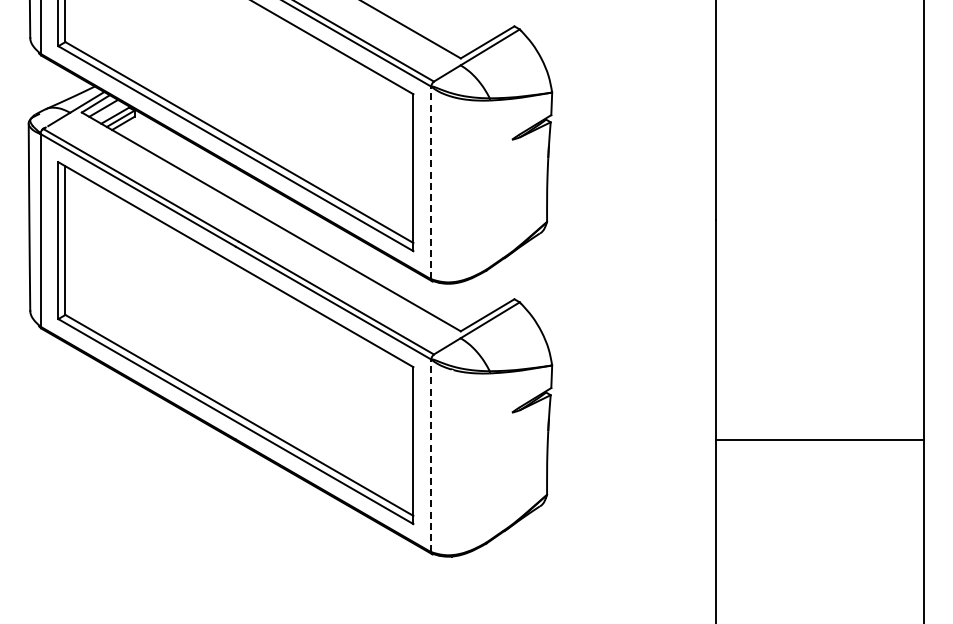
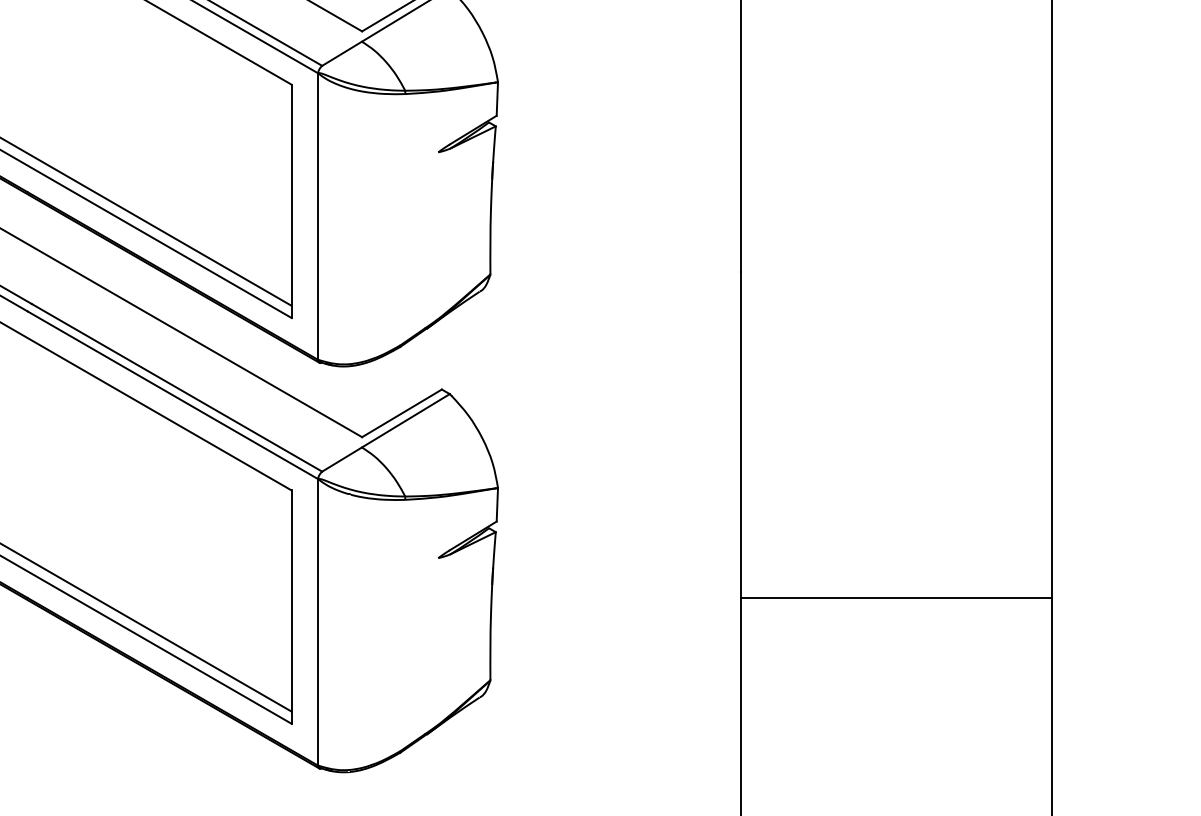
line: (431, 182) -> (318, 215), dashed -> solid
line: (431, 455) -> (318, 621), dashed -> solid

